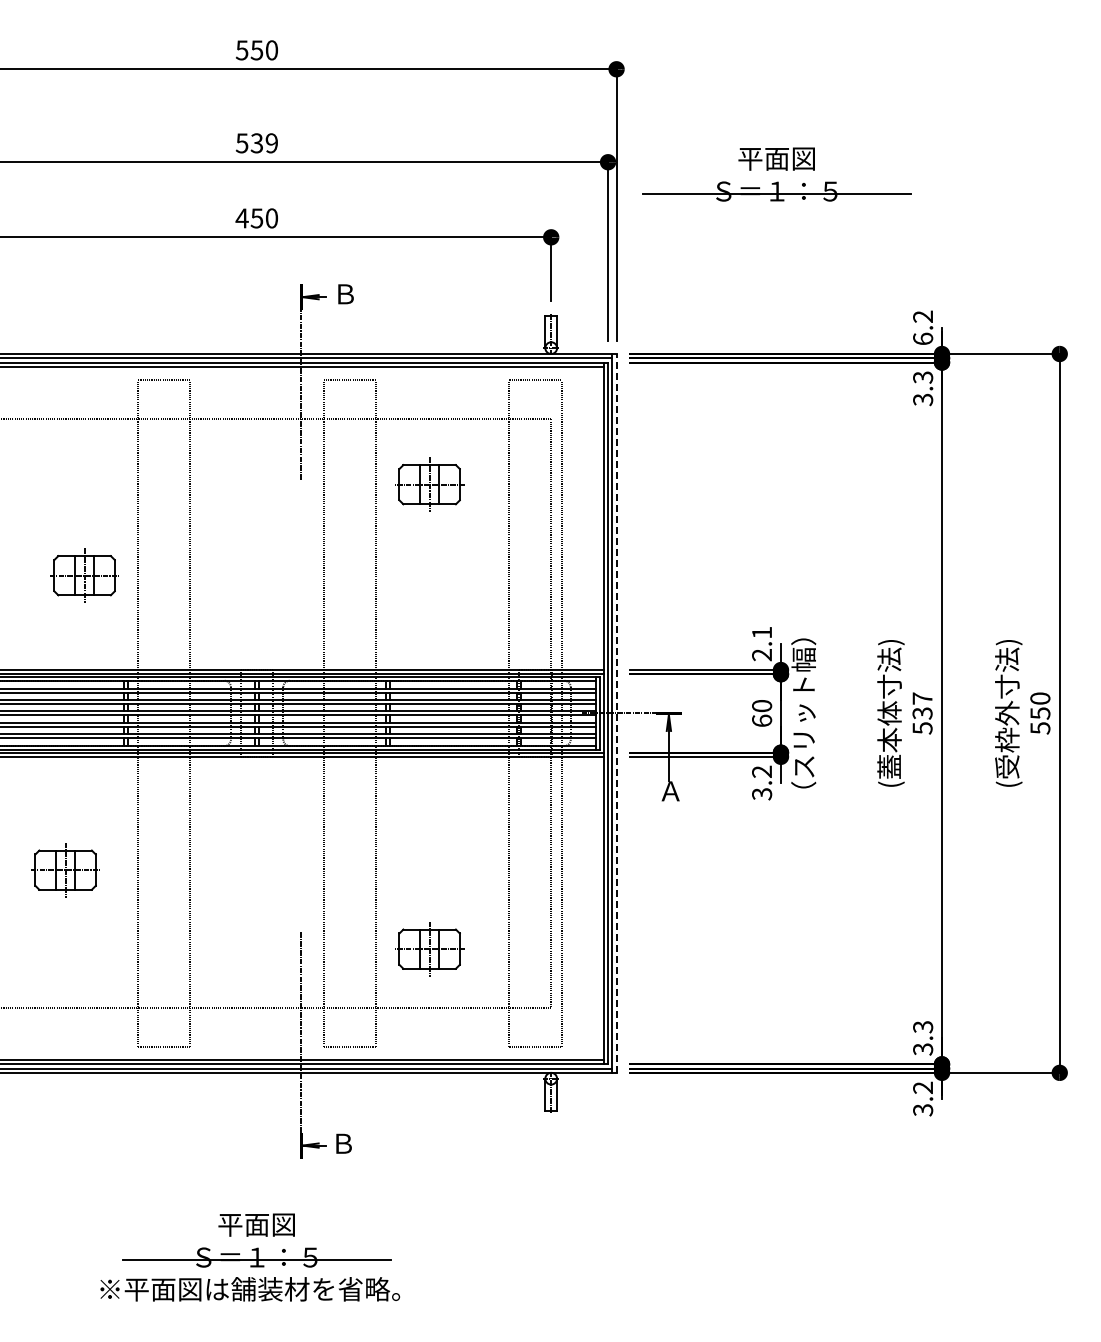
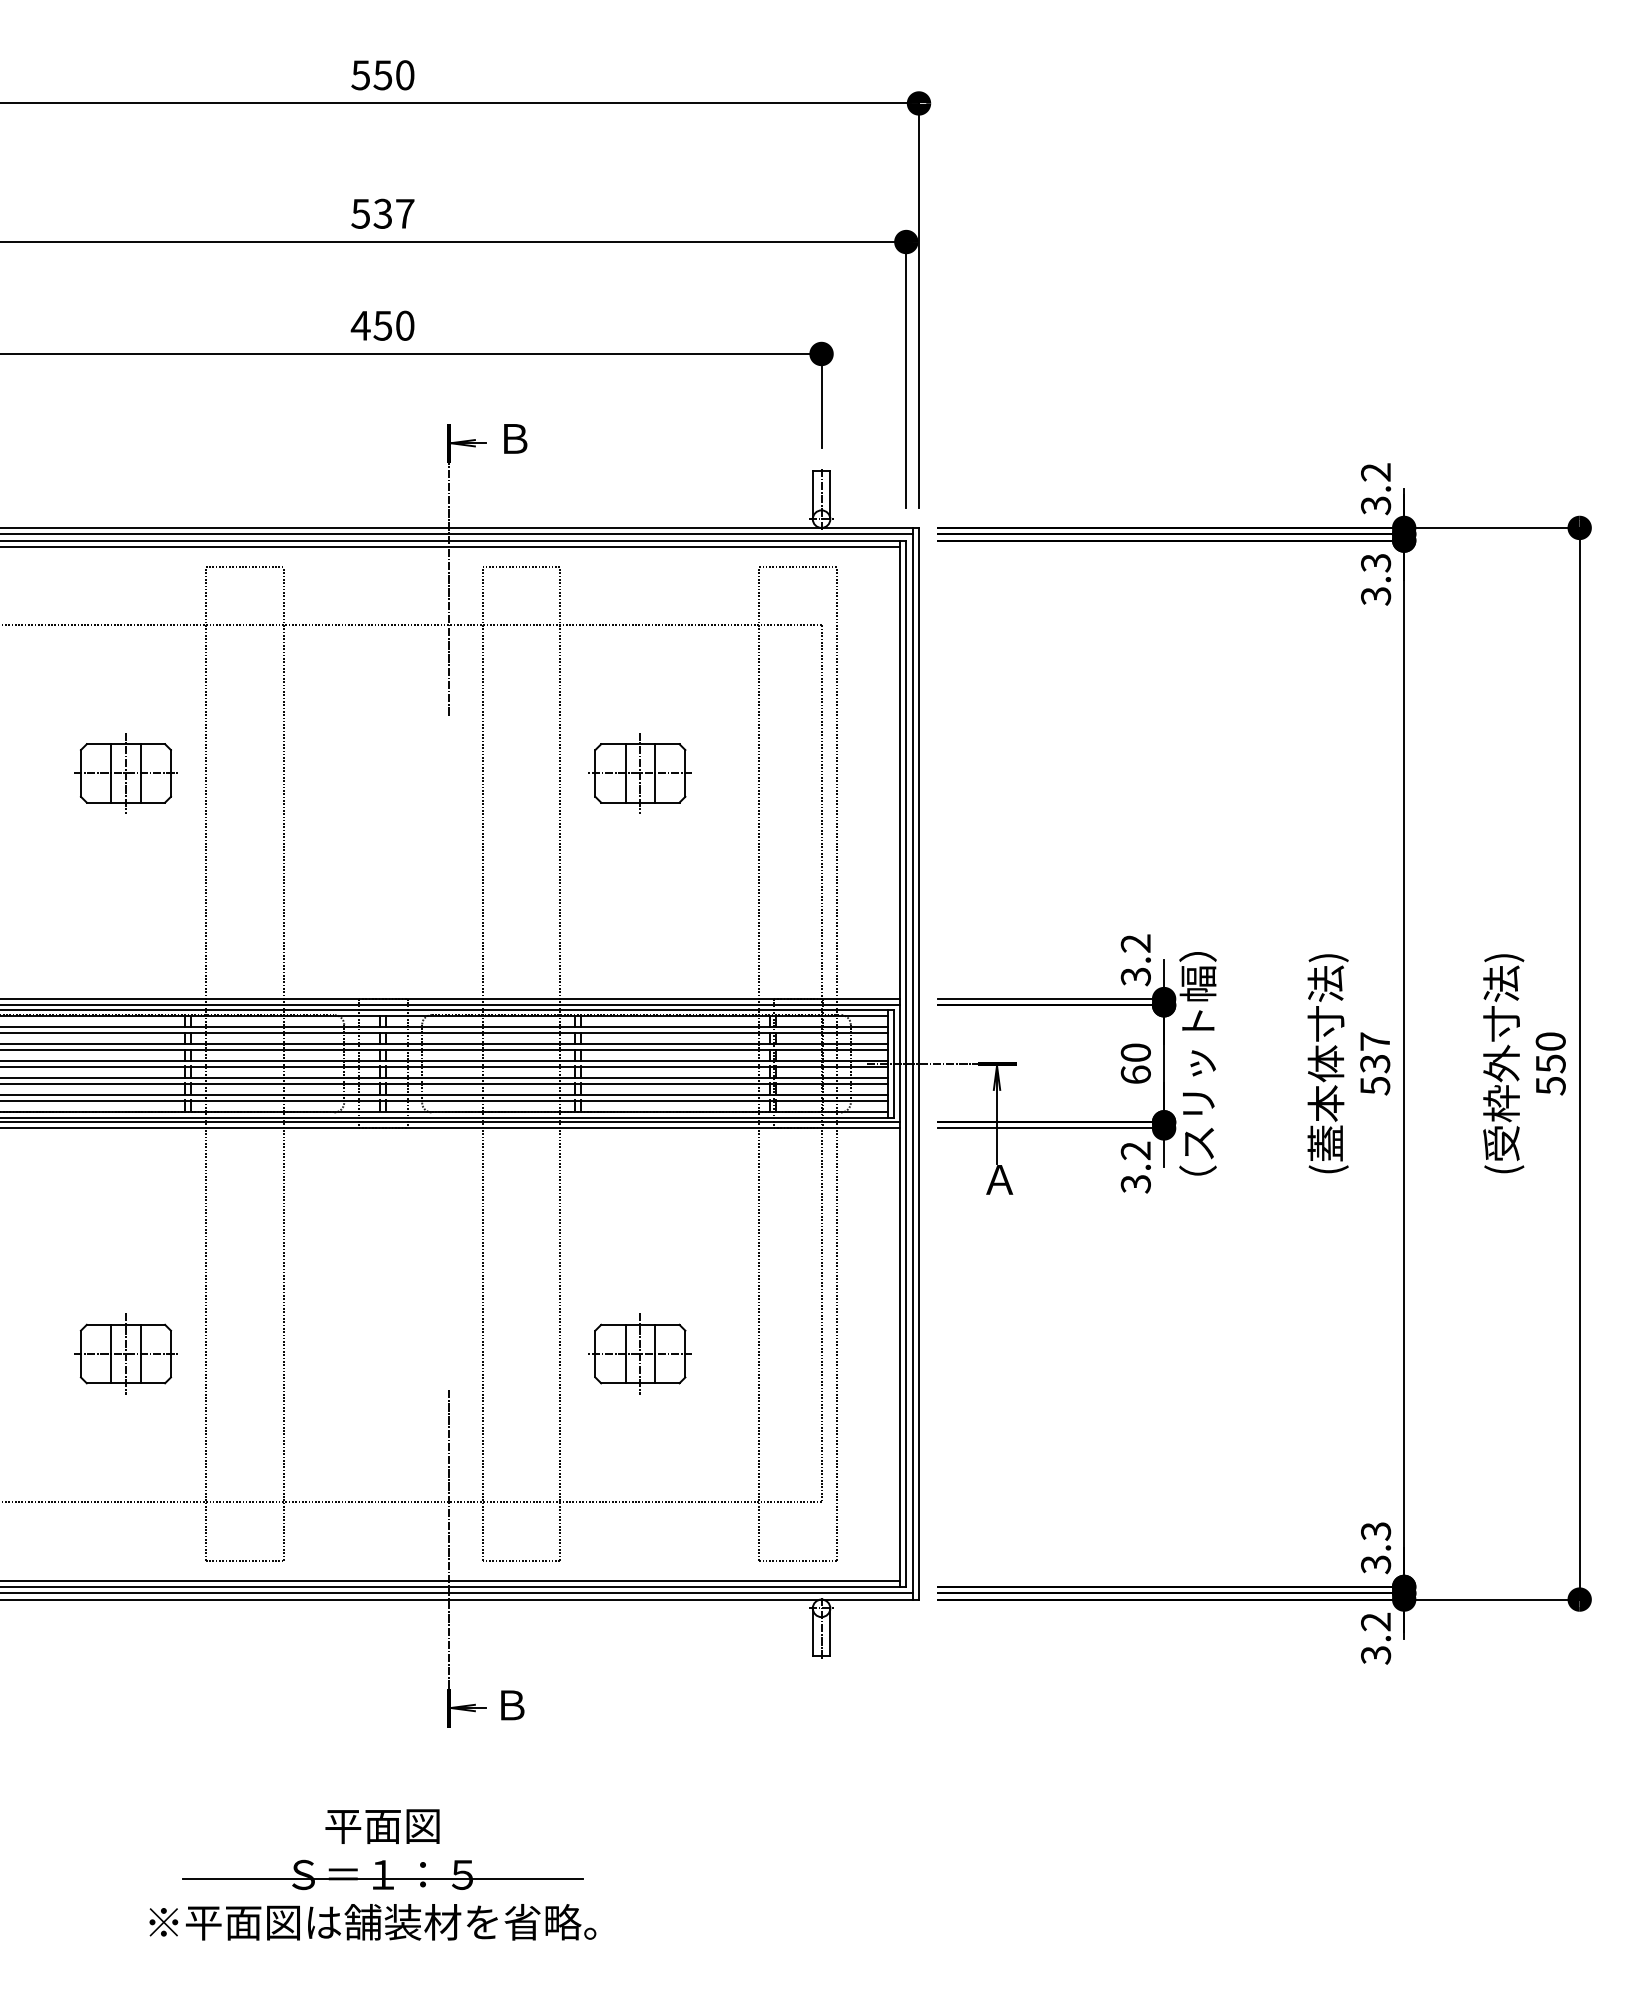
text: (271, 143) -> (404, 214), 539 -> 537
part: (776, 174) -> (1157, 260), removed
text: (923, 338) -> (1376, 504), 6.2 -> 3.2
part: (429, 484) -> (640, 773), moved
part: (84, 575) -> (125, 773), moved
text: (762, 643) -> (1136, 959), 2.1 -> 3.2
line: (616, 712) -> (918, 1062), dashed -> solid
part: (65, 870) -> (125, 1354), moved
part: (429, 949) -> (640, 1354), moved

